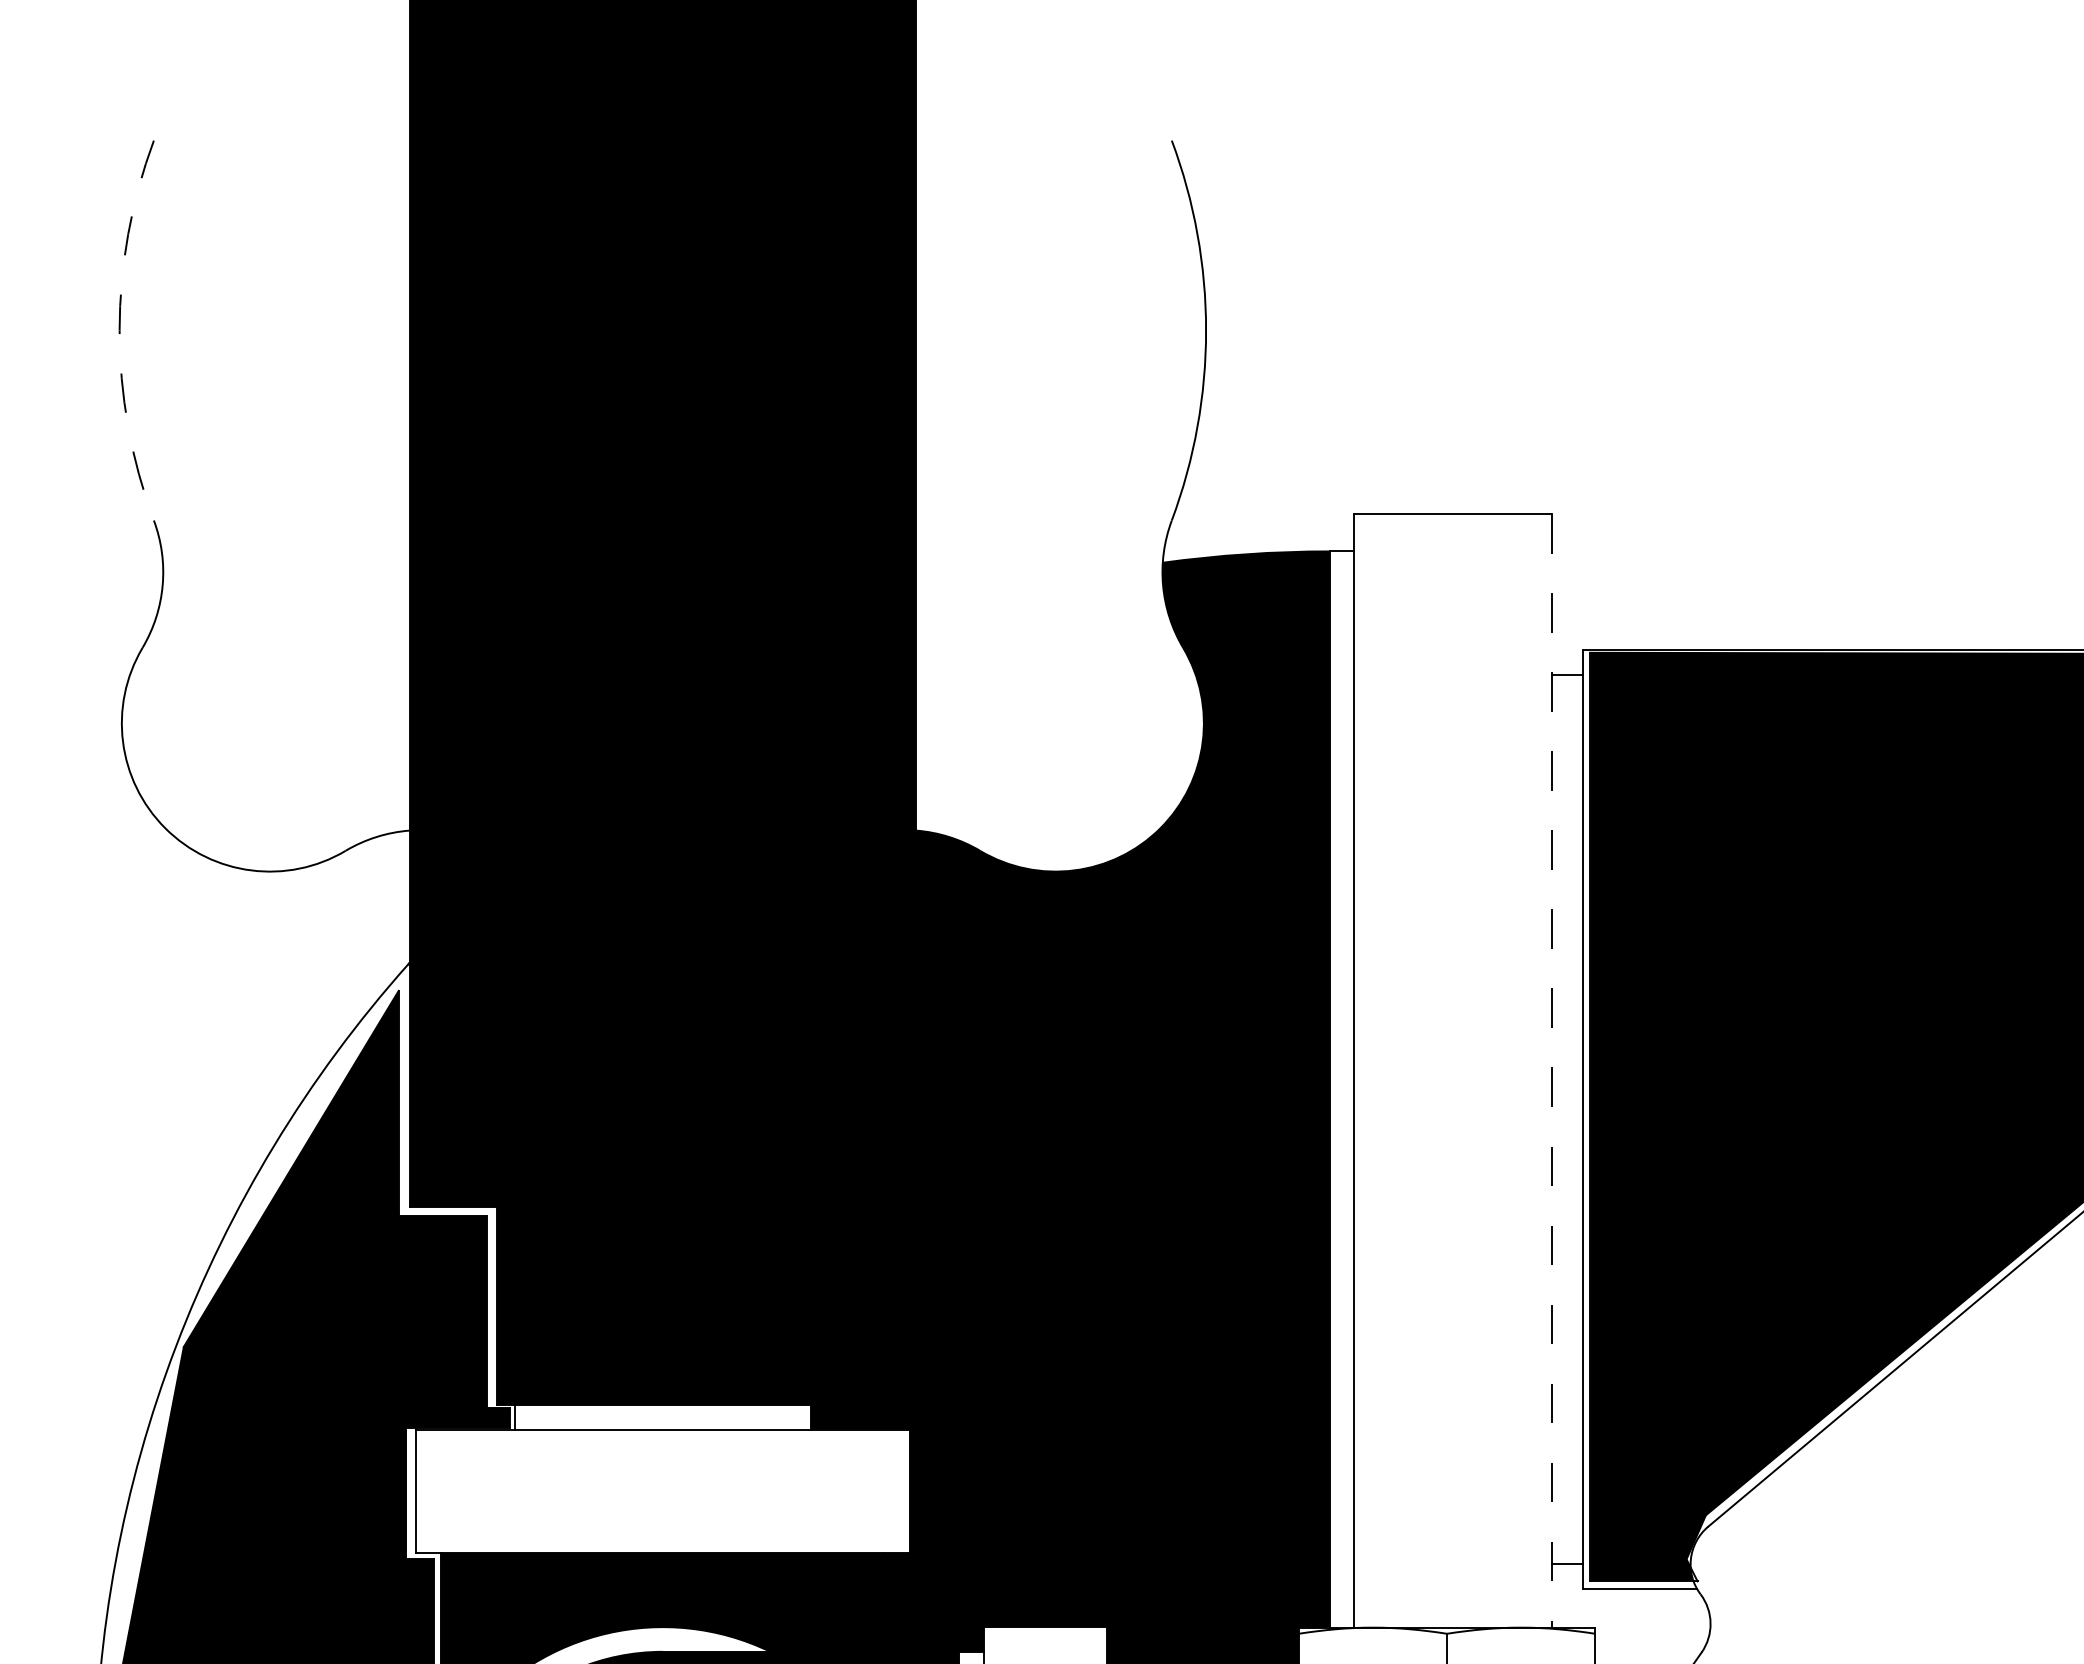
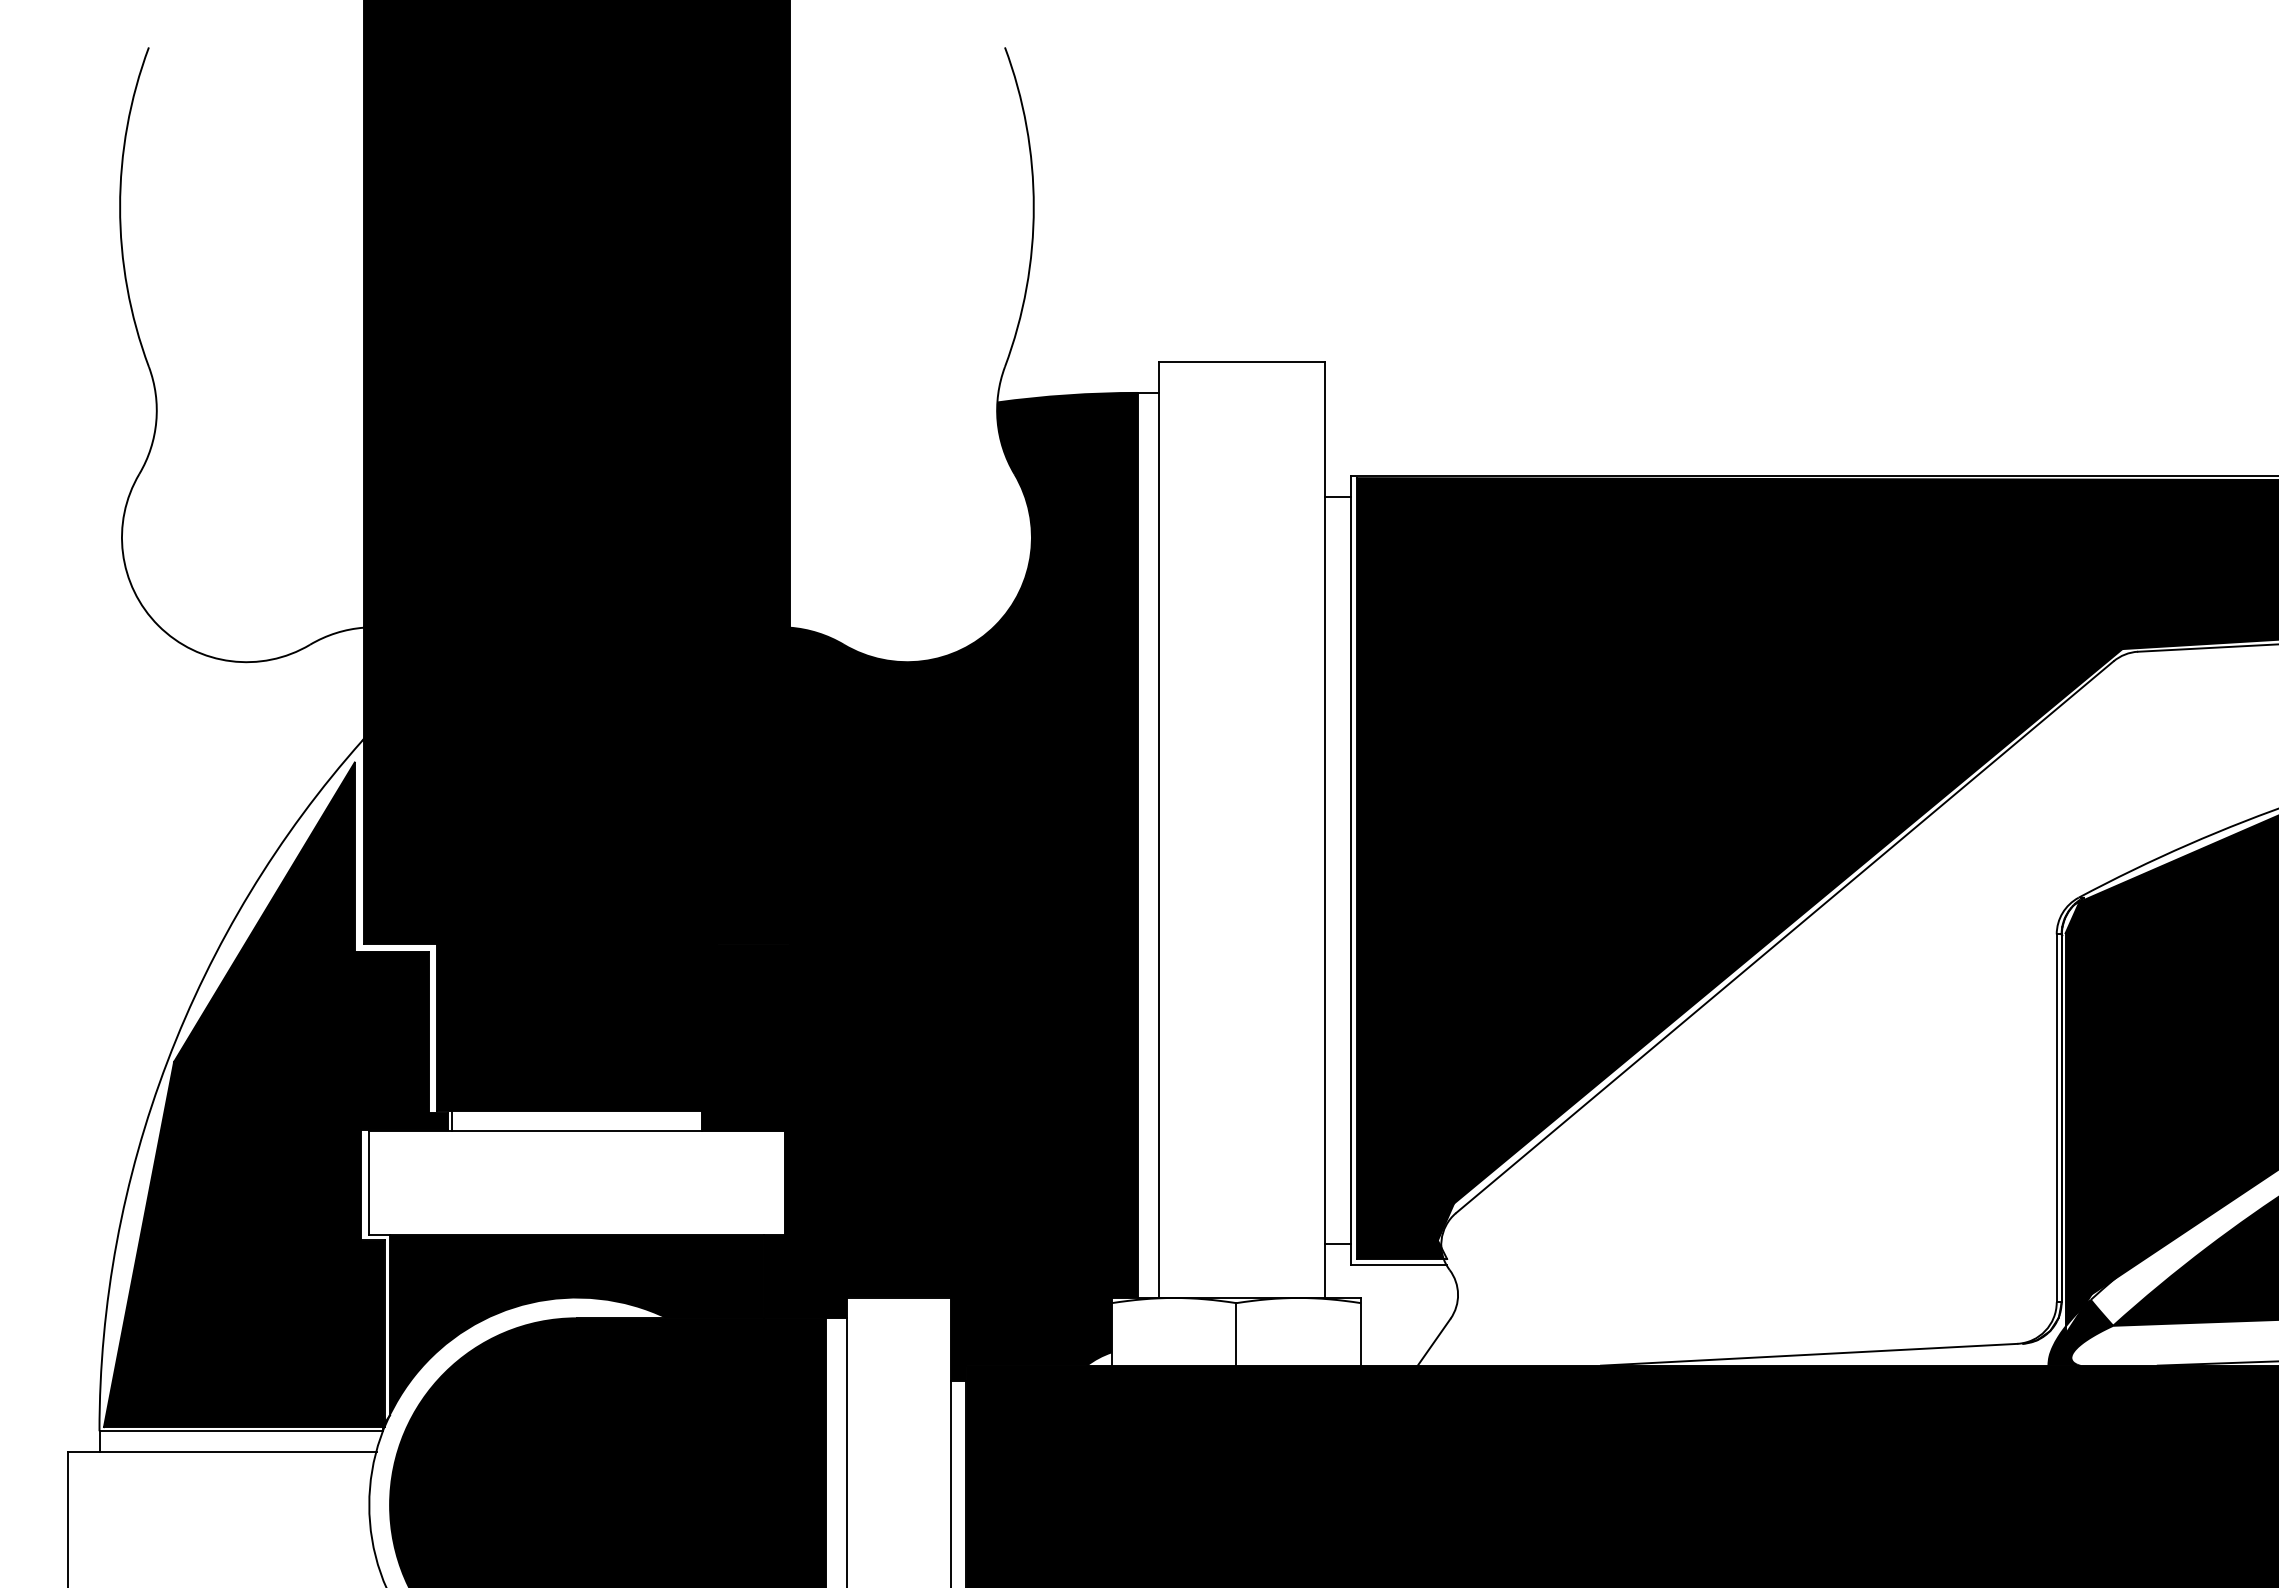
arc: (120, 330) -> (120, 207), dashed -> solid
line: (1551, 1071) -> (1324, 830), dashed -> solid

